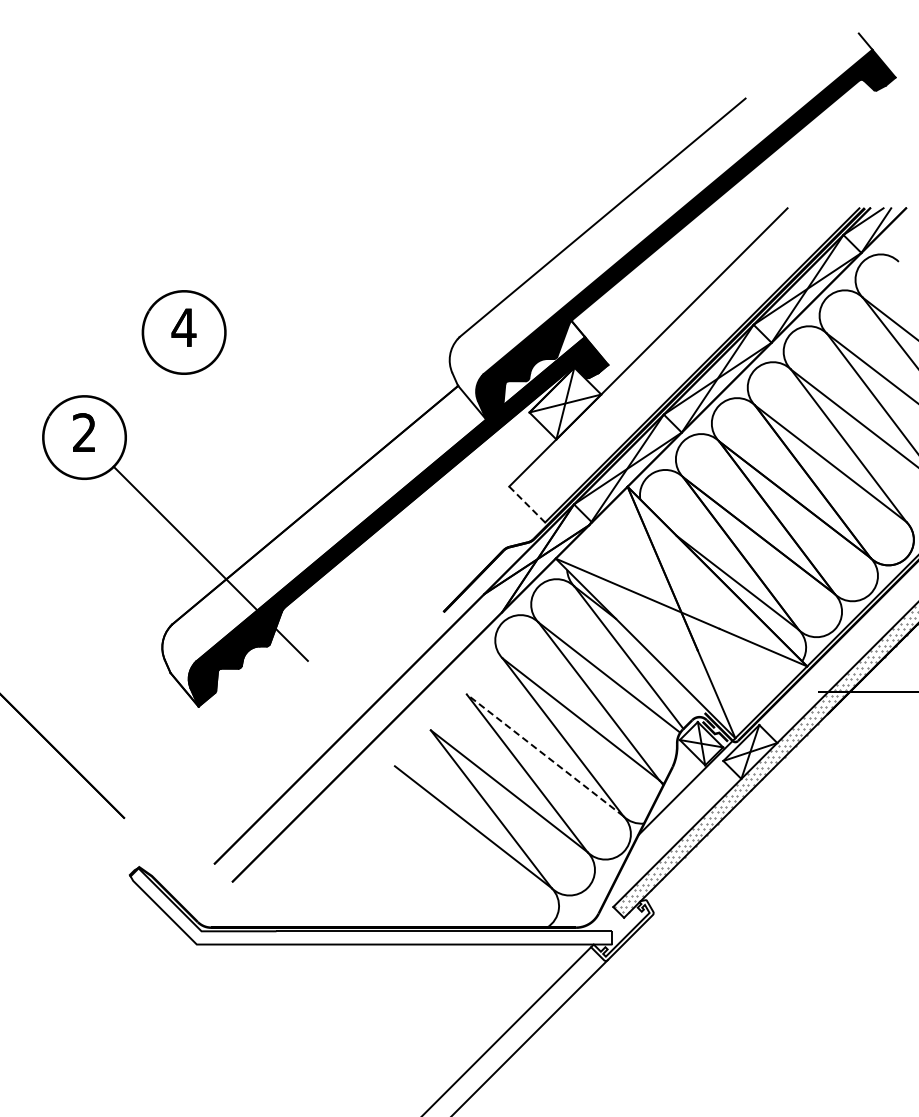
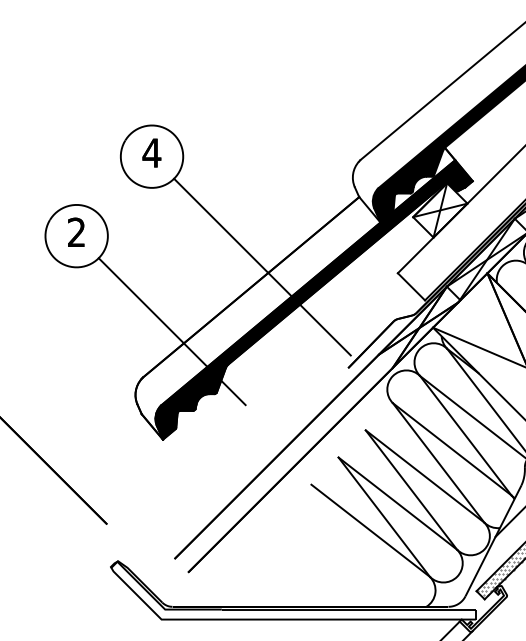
line: (330, 478) -> (262, 267), added
line: (527, 504) -> (411, 286), dashed -> solid
line: (544, 755) -> (424, 476), dashed -> solid

